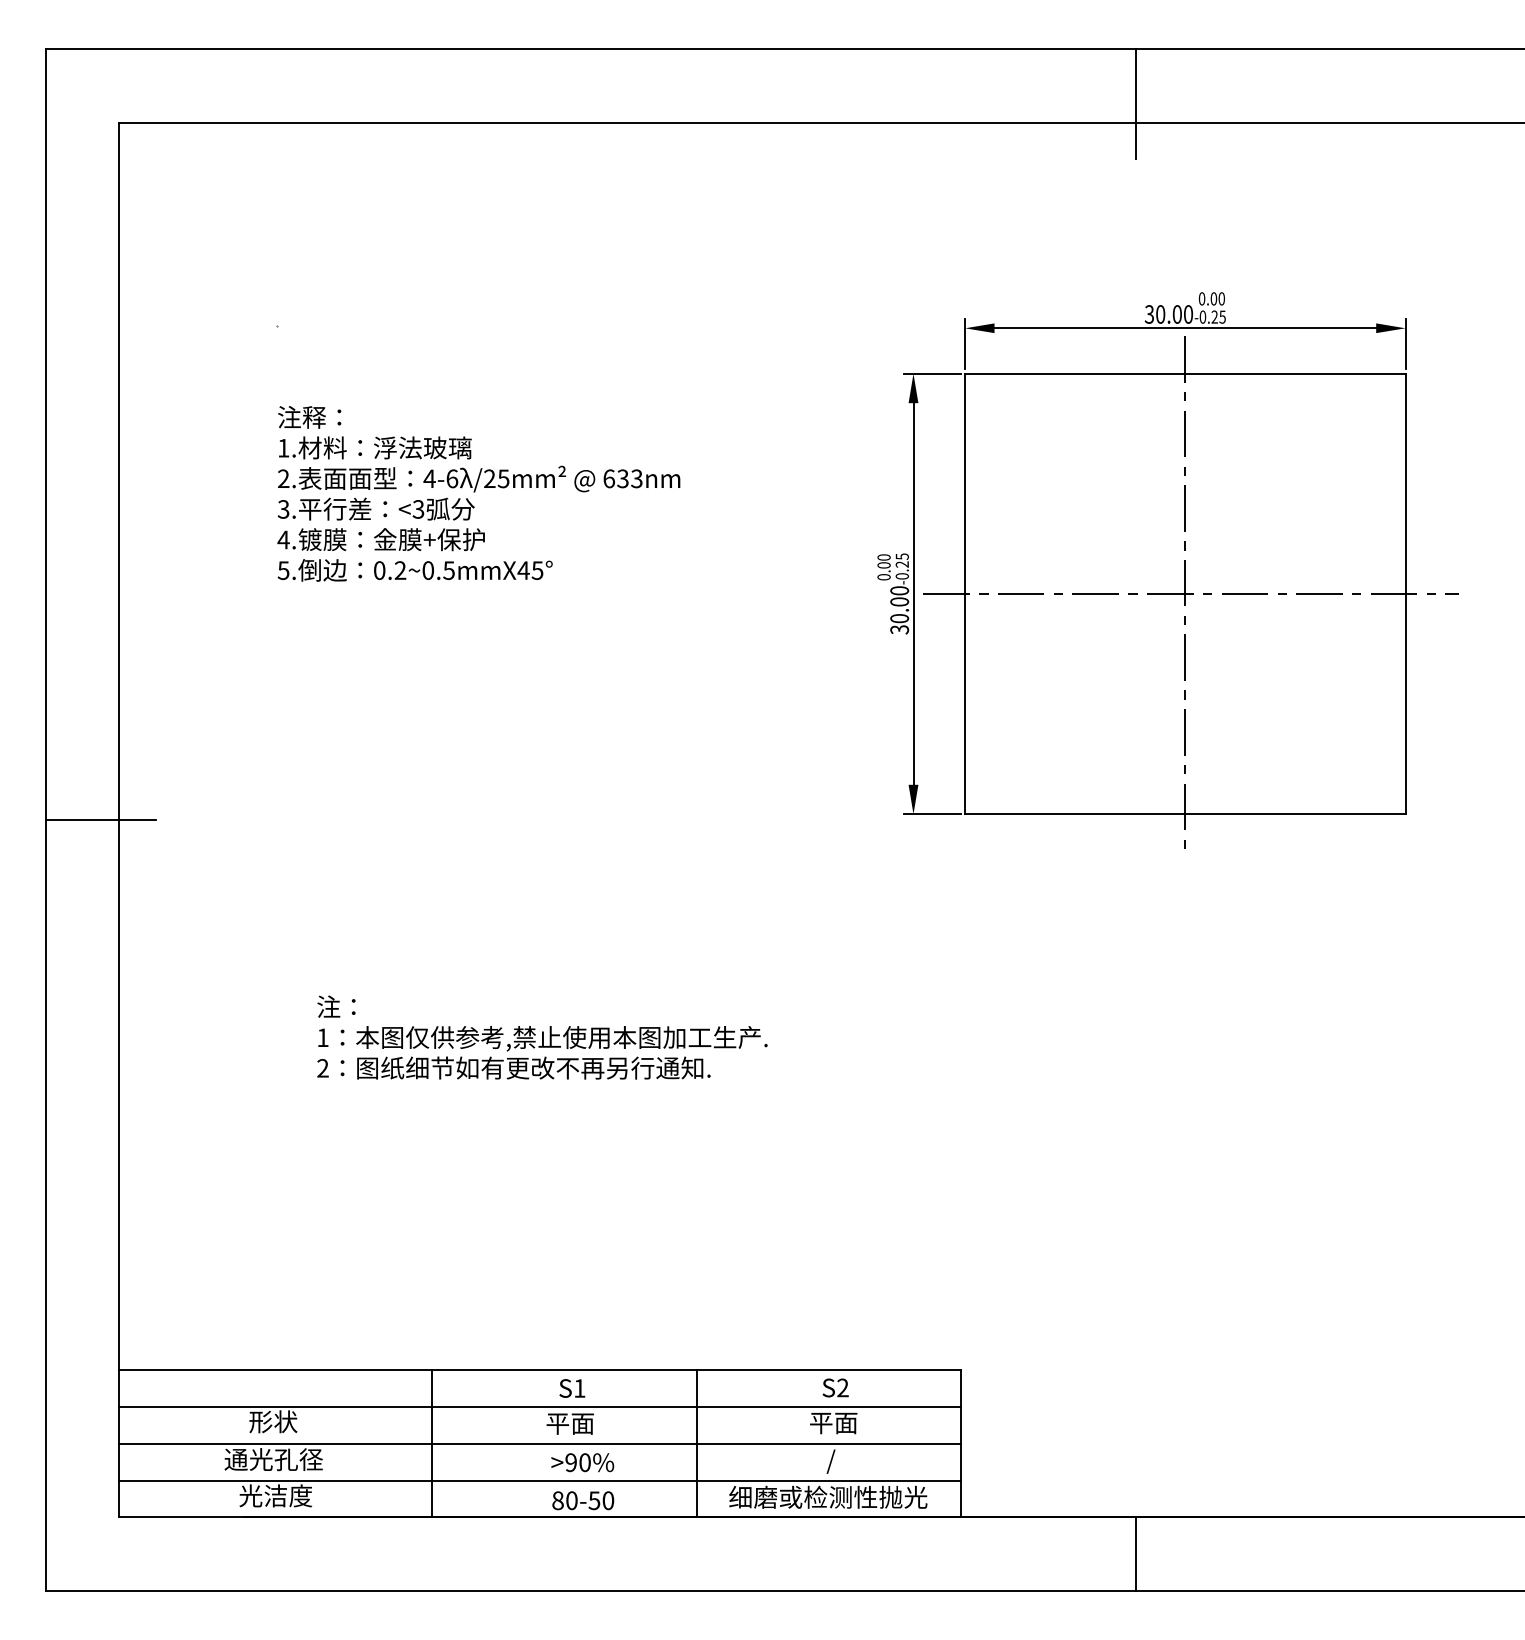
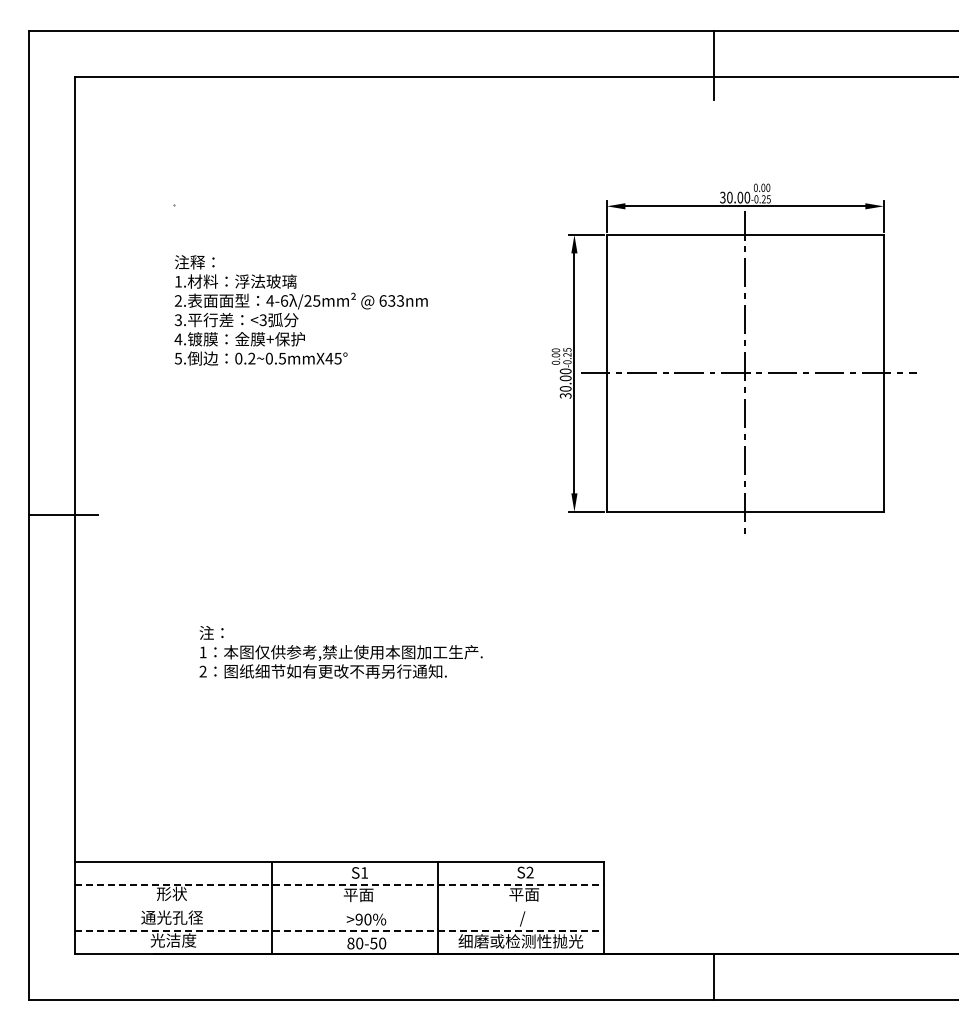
line: (539, 1406) -> (339, 884), solid -> dashed
line: (539, 1443) -> (339, 907), removed
line: (539, 1480) -> (339, 930), solid -> dashed

